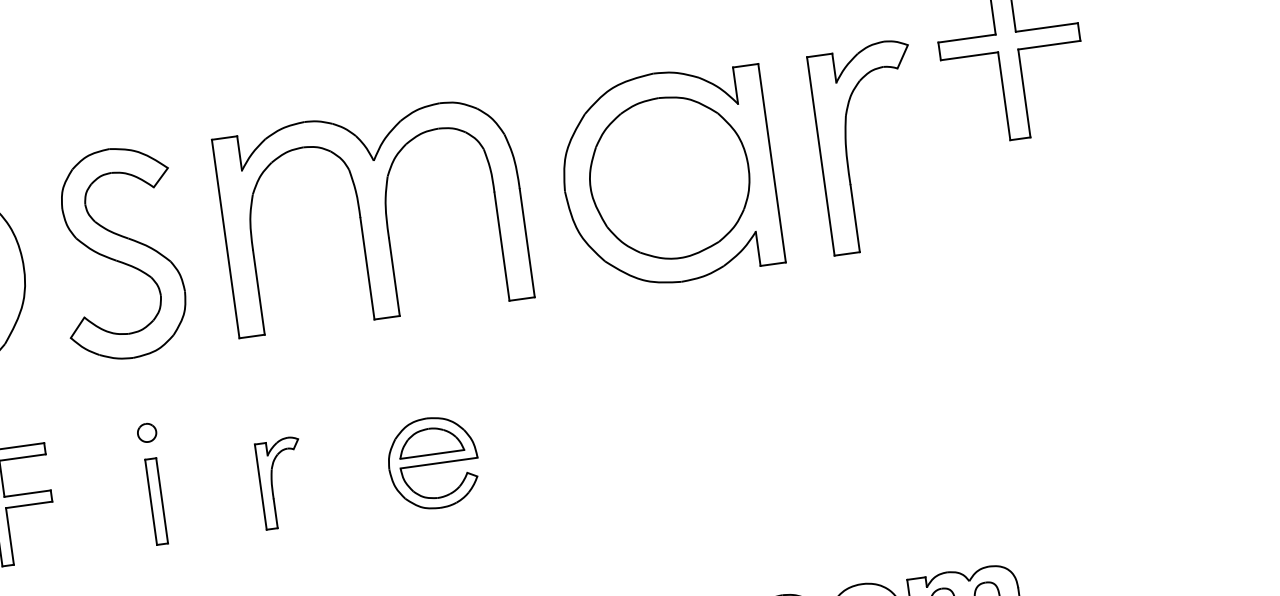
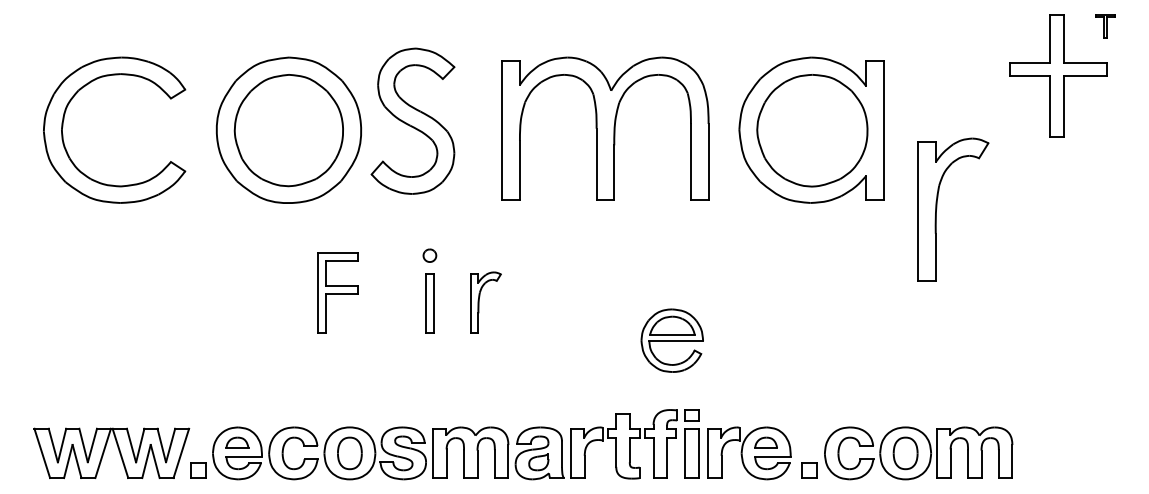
part: (848, 148) -> (937, 208), moved
part: (118, 252) -> (412, 120), moved
part: (432, 463) -> (671, 340), moved
part: (281, 482) -> (485, 302), moved

